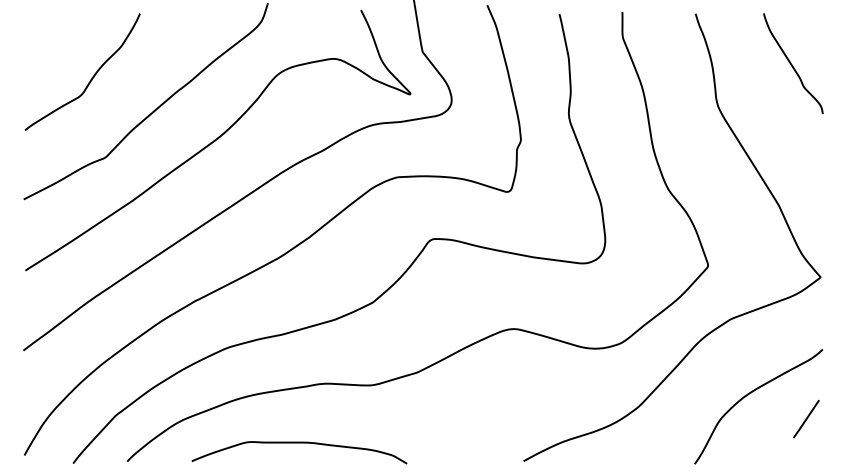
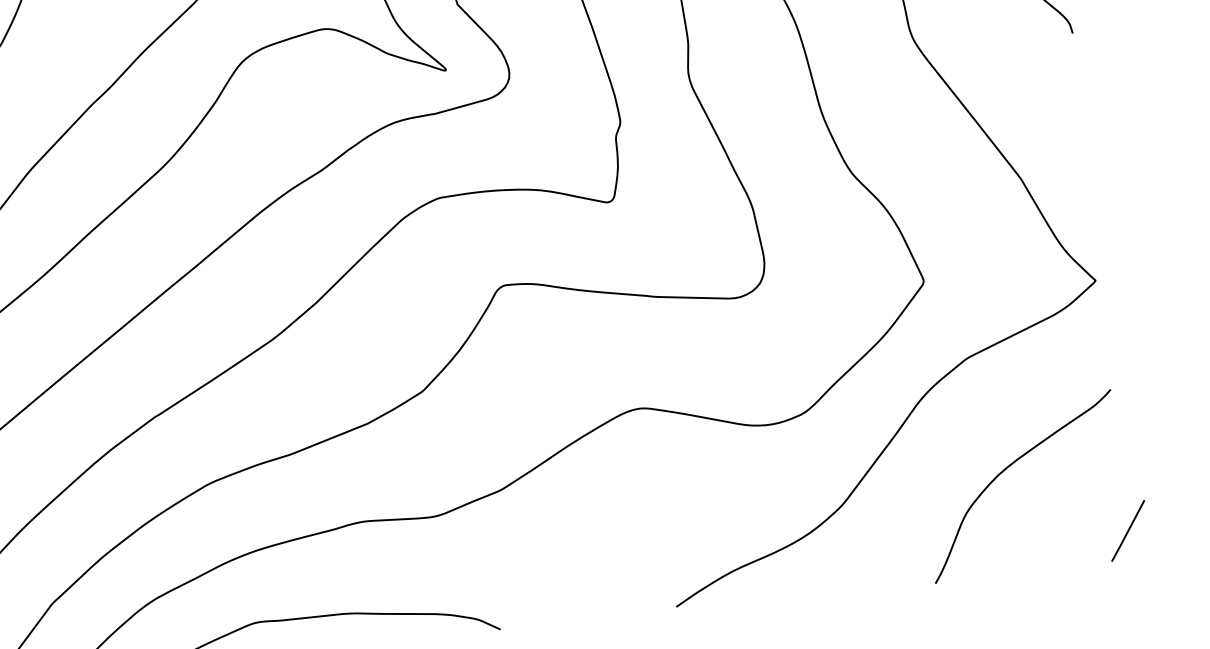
line: (806, 418) -> (1128, 529), moved

